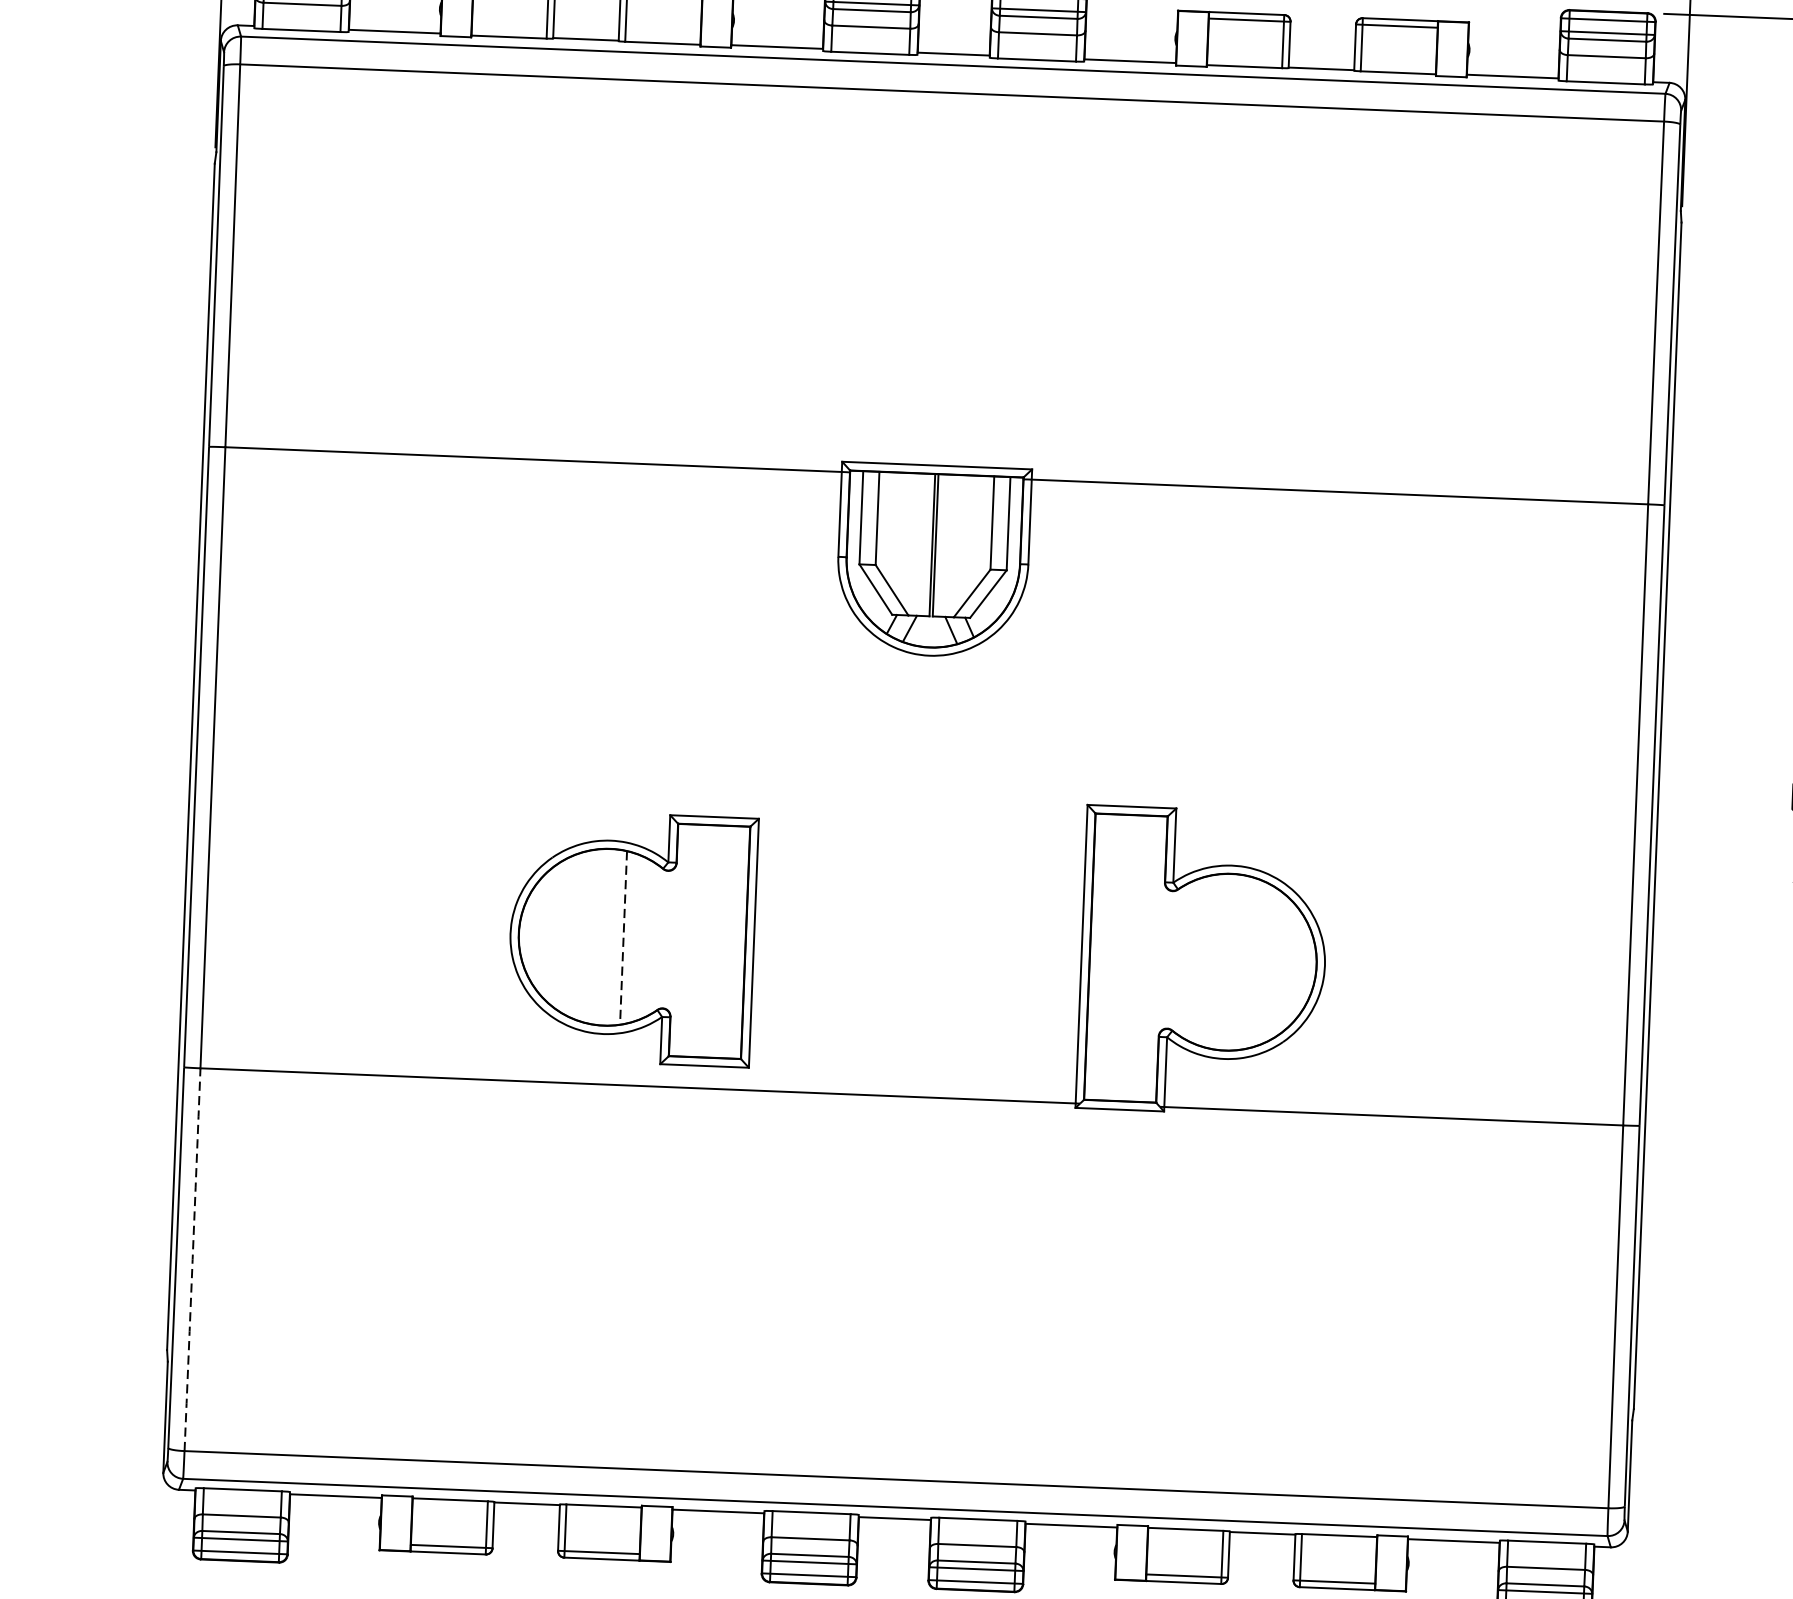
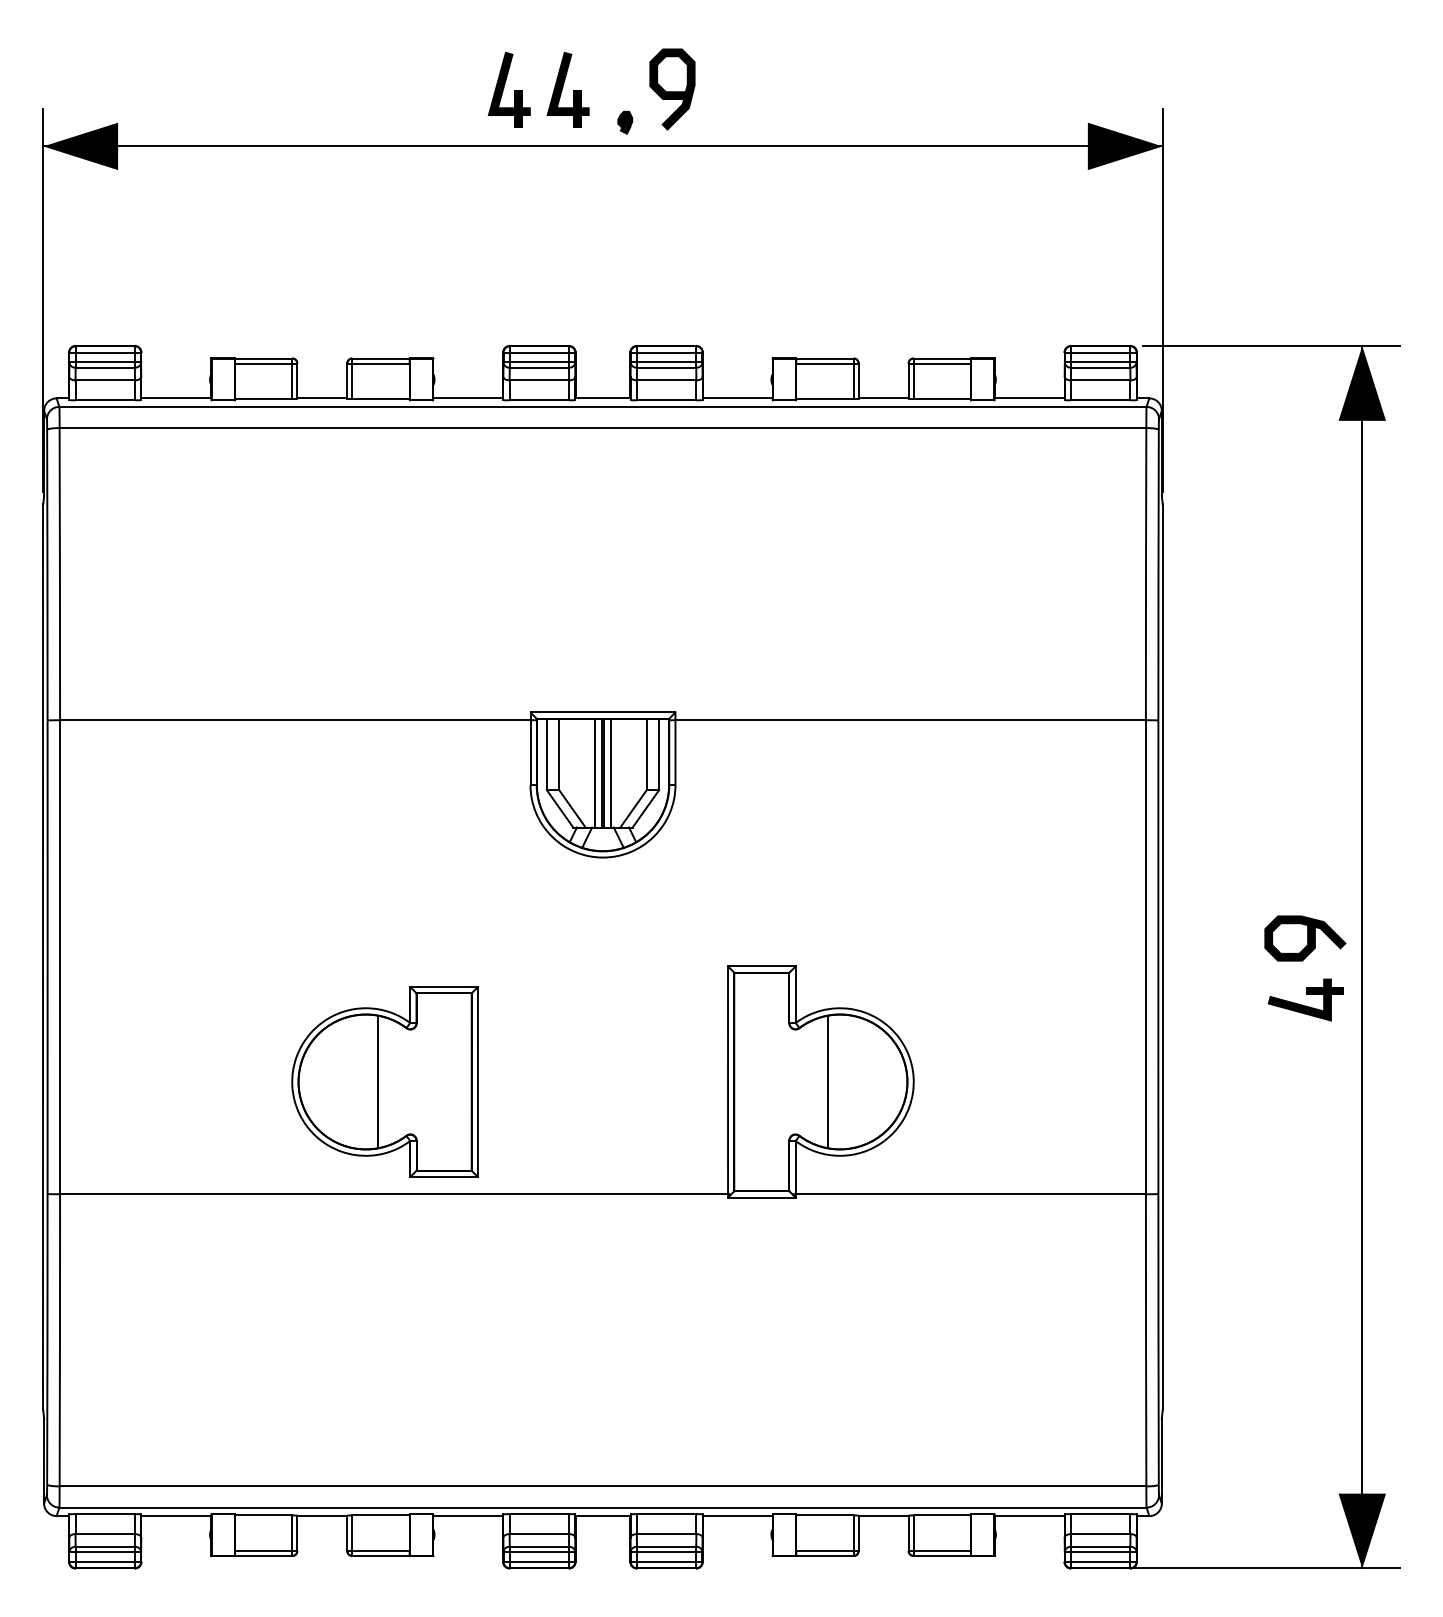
line: (922, 545) -> (594, 773), added
line: (945, 546) -> (611, 773), added
line: (623, 938) -> (378, 1082), dashed -> solid
line: (1211, 960) -> (827, 1081), added
arc: (192, 1259) -> (59, 1340), dashed -> solid

